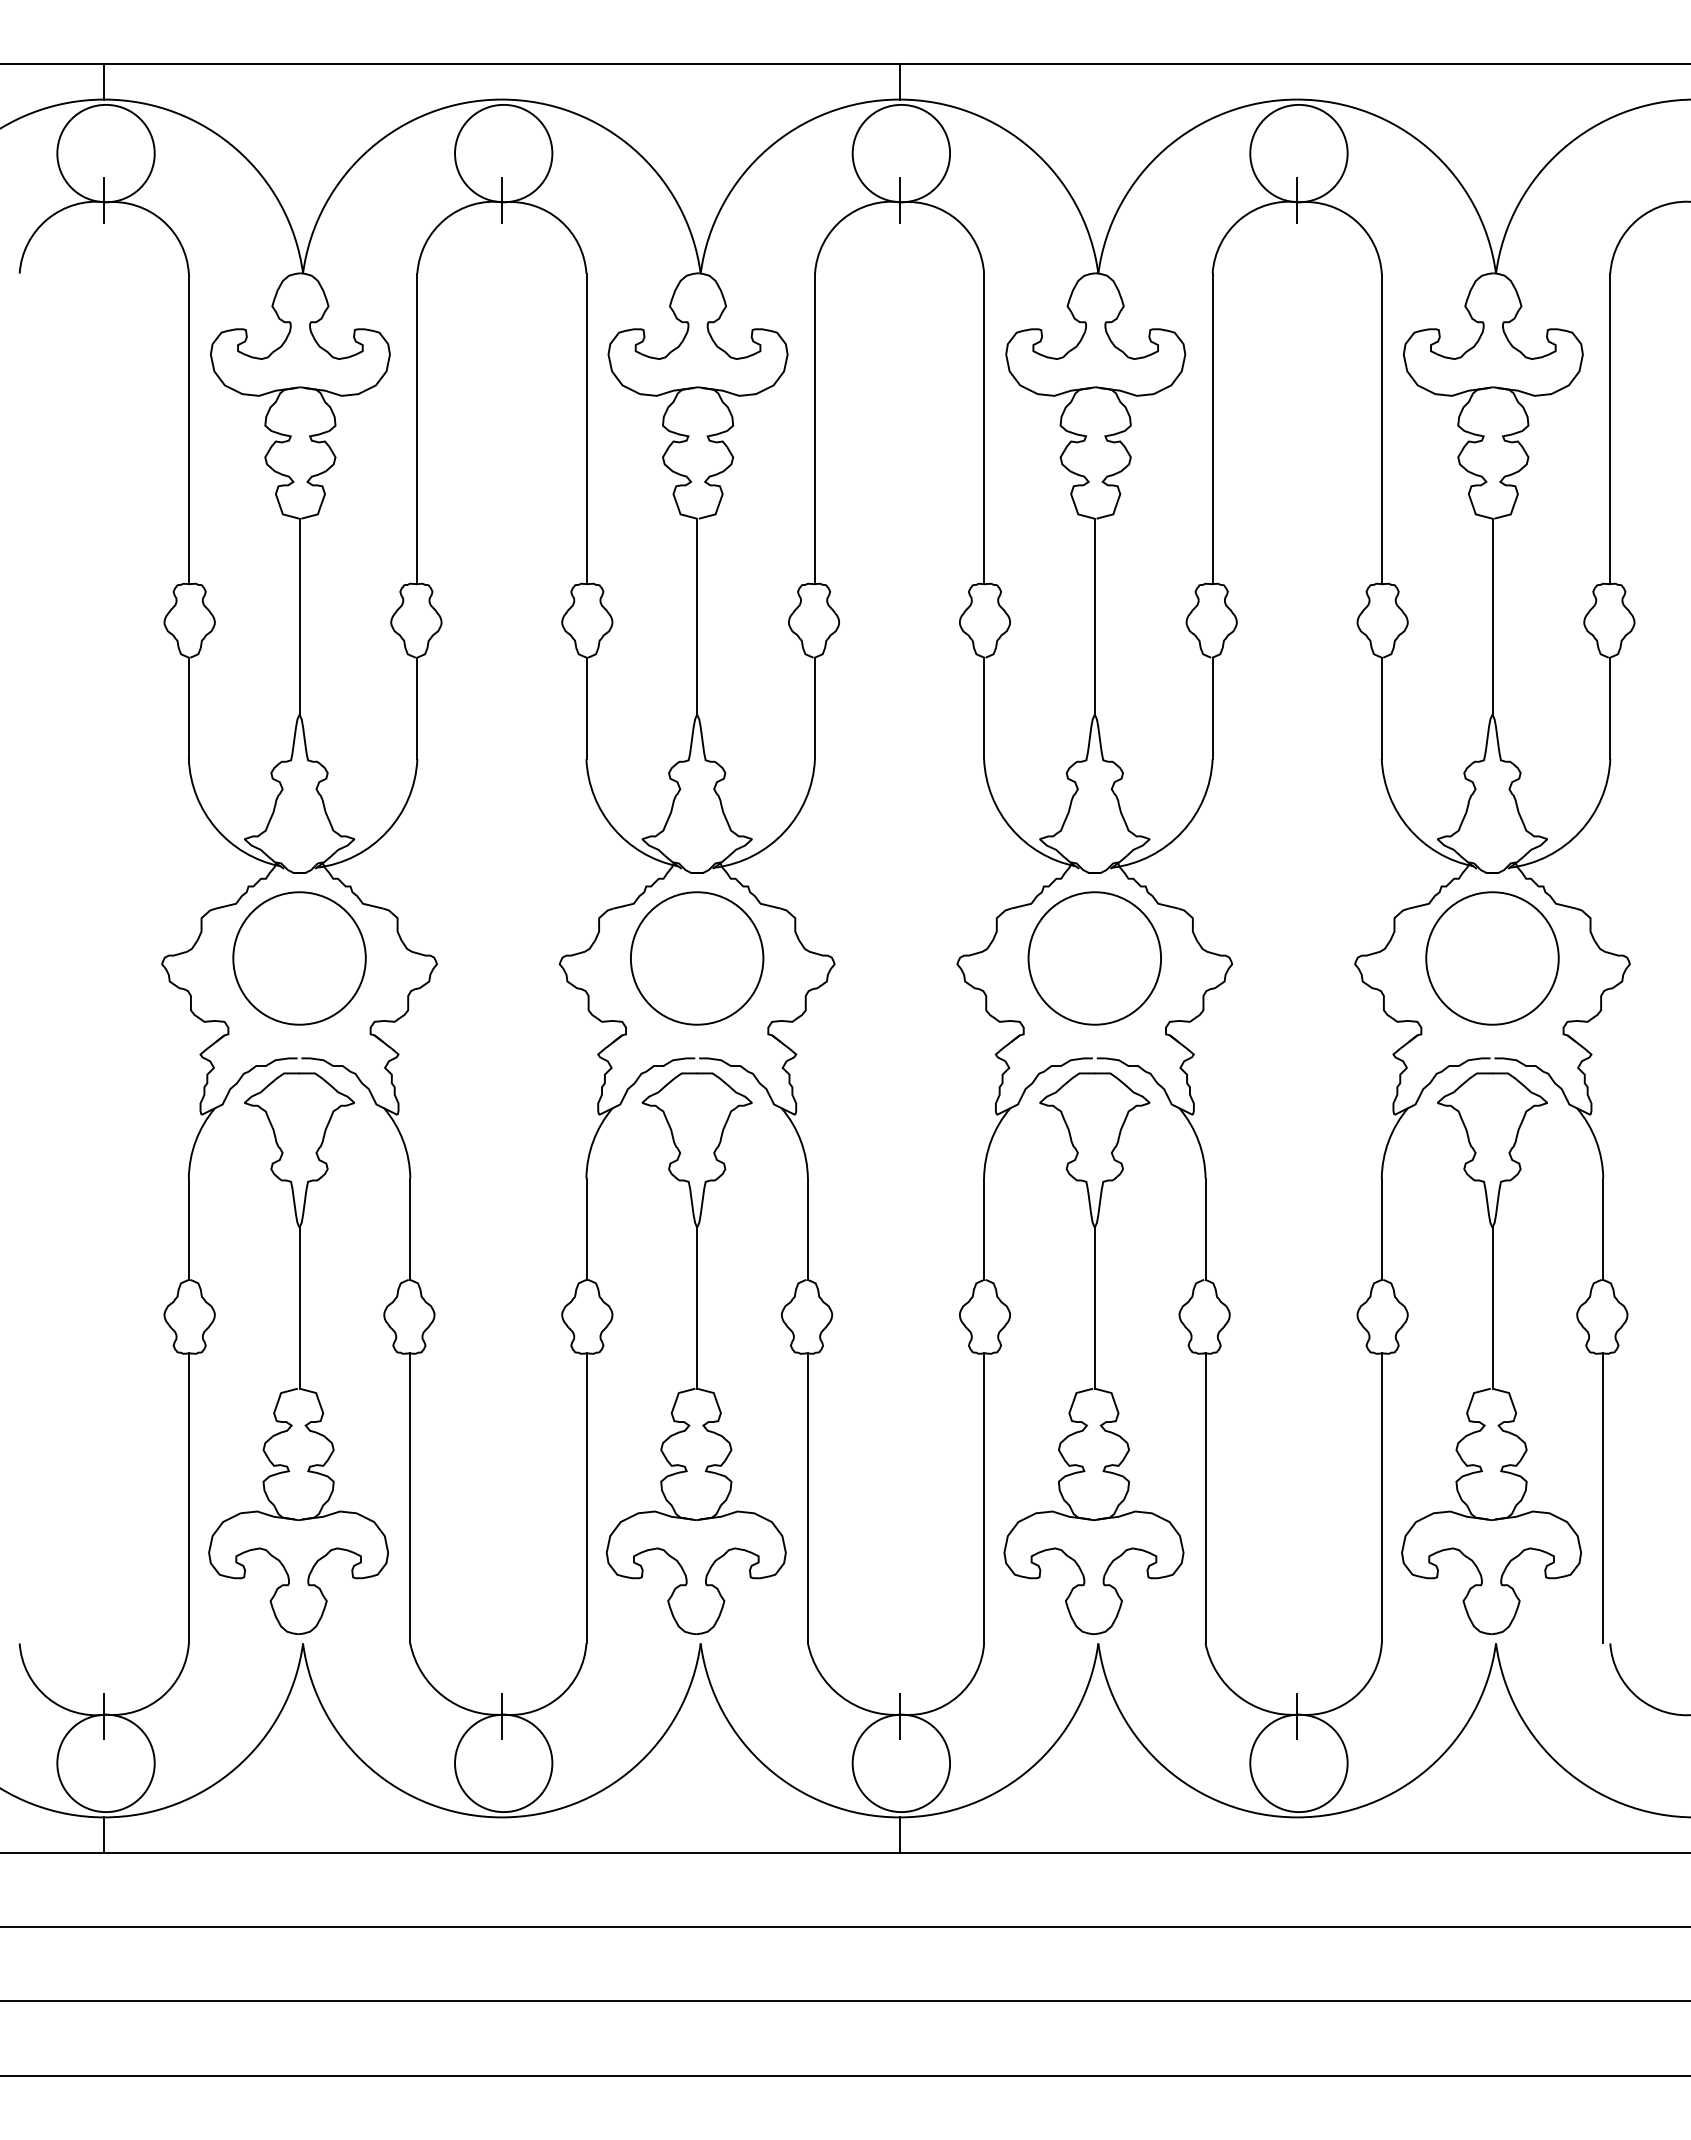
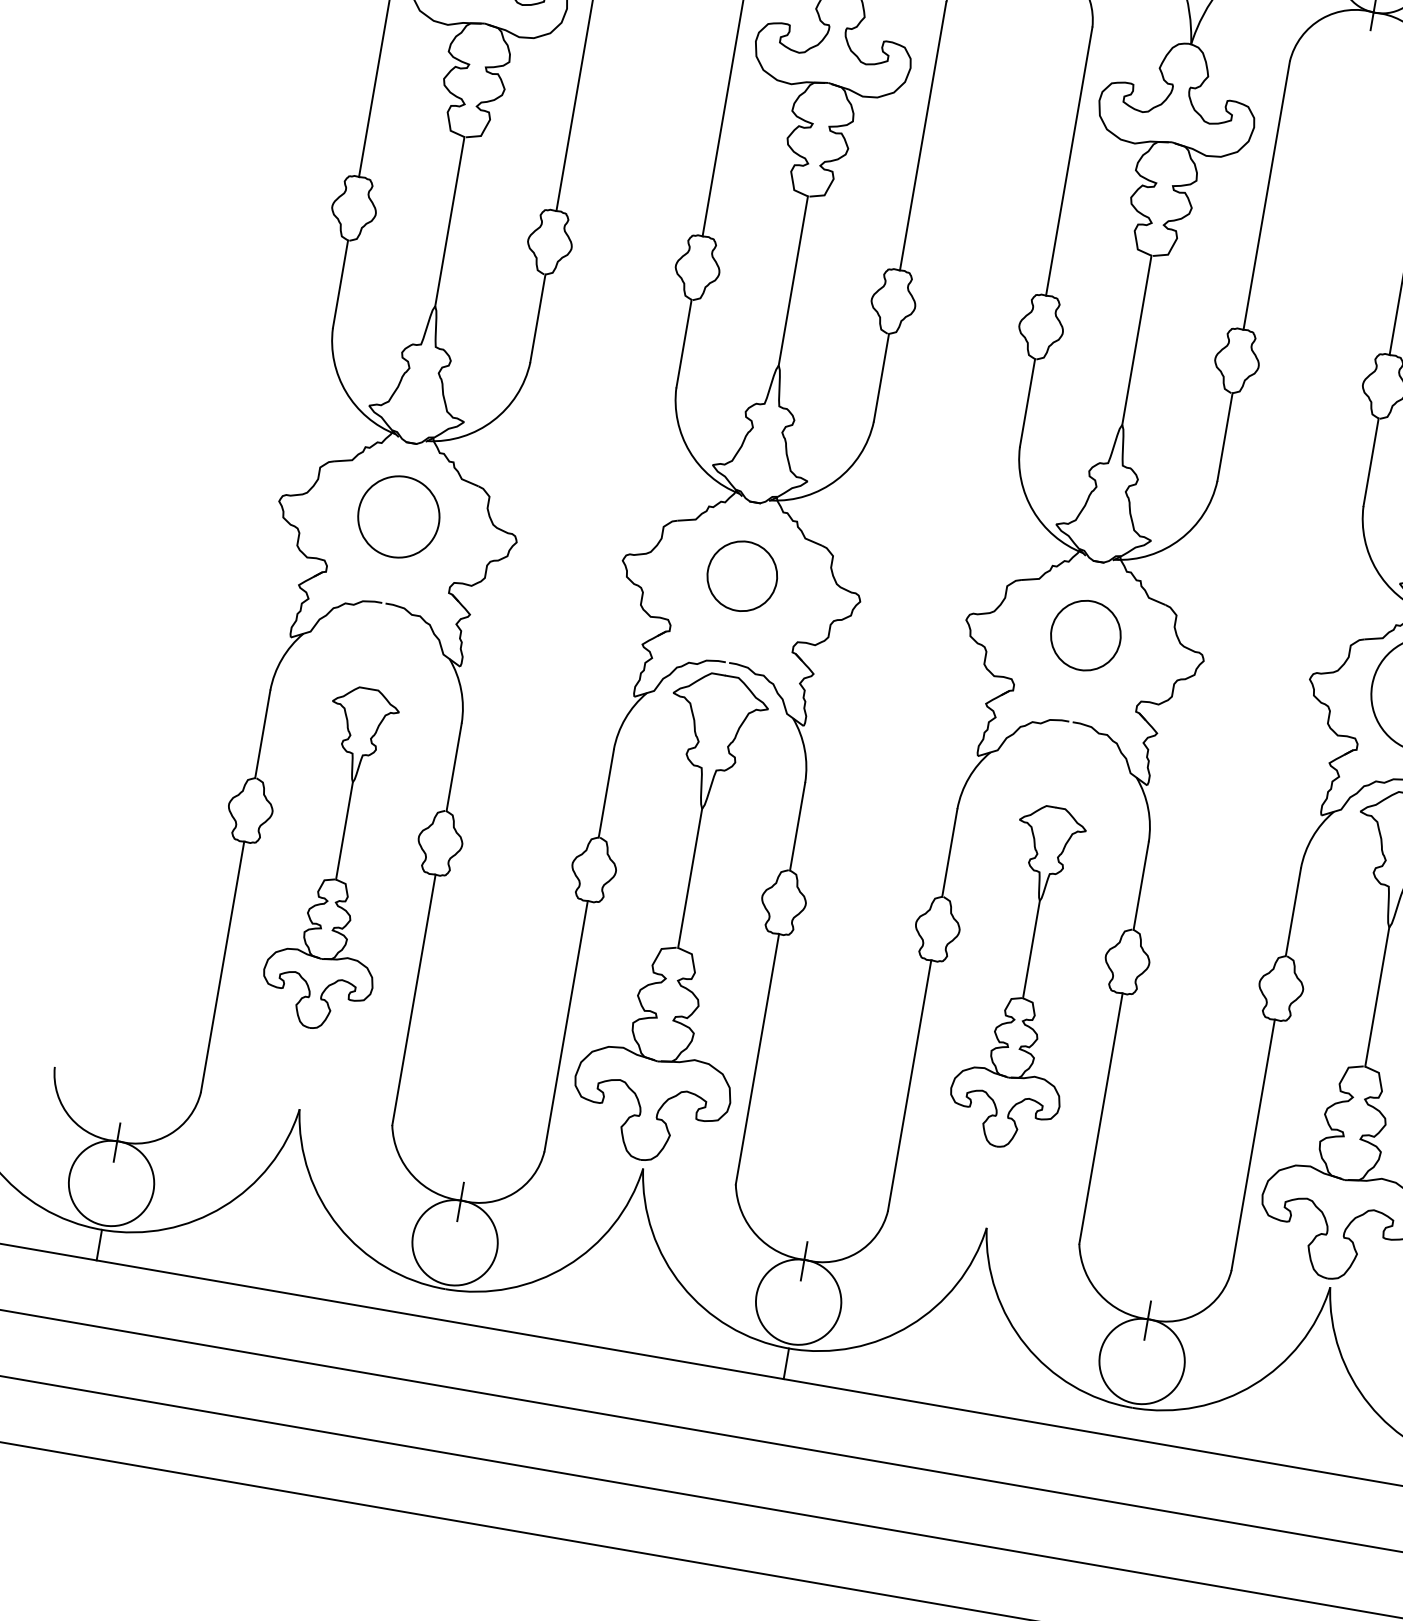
circle: (299, 958) -> (398, 516), size x0.7
circle: (696, 958) -> (741, 576), size x0.6
circle: (1094, 958) -> (1085, 635), size x0.6
part: (298, 1353) -> (338, 858), size x0.7
part: (1093, 1353) -> (1025, 976), size x0.7

